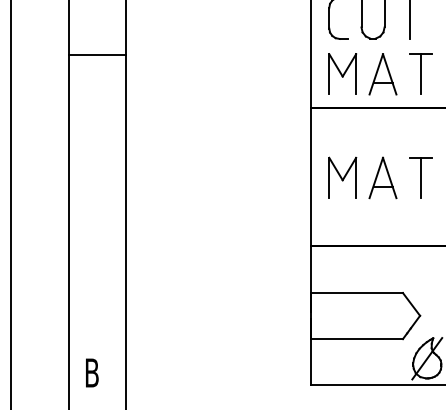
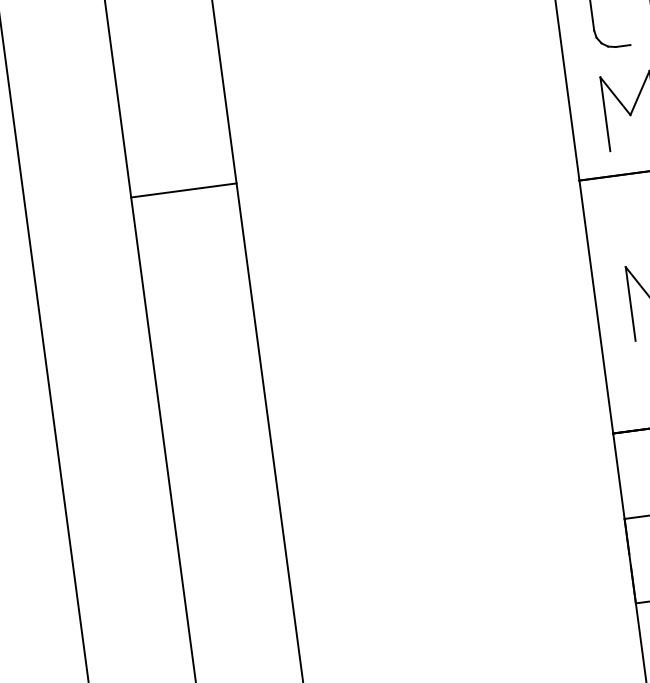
line: (97, 55) -> (183, 191), moved

